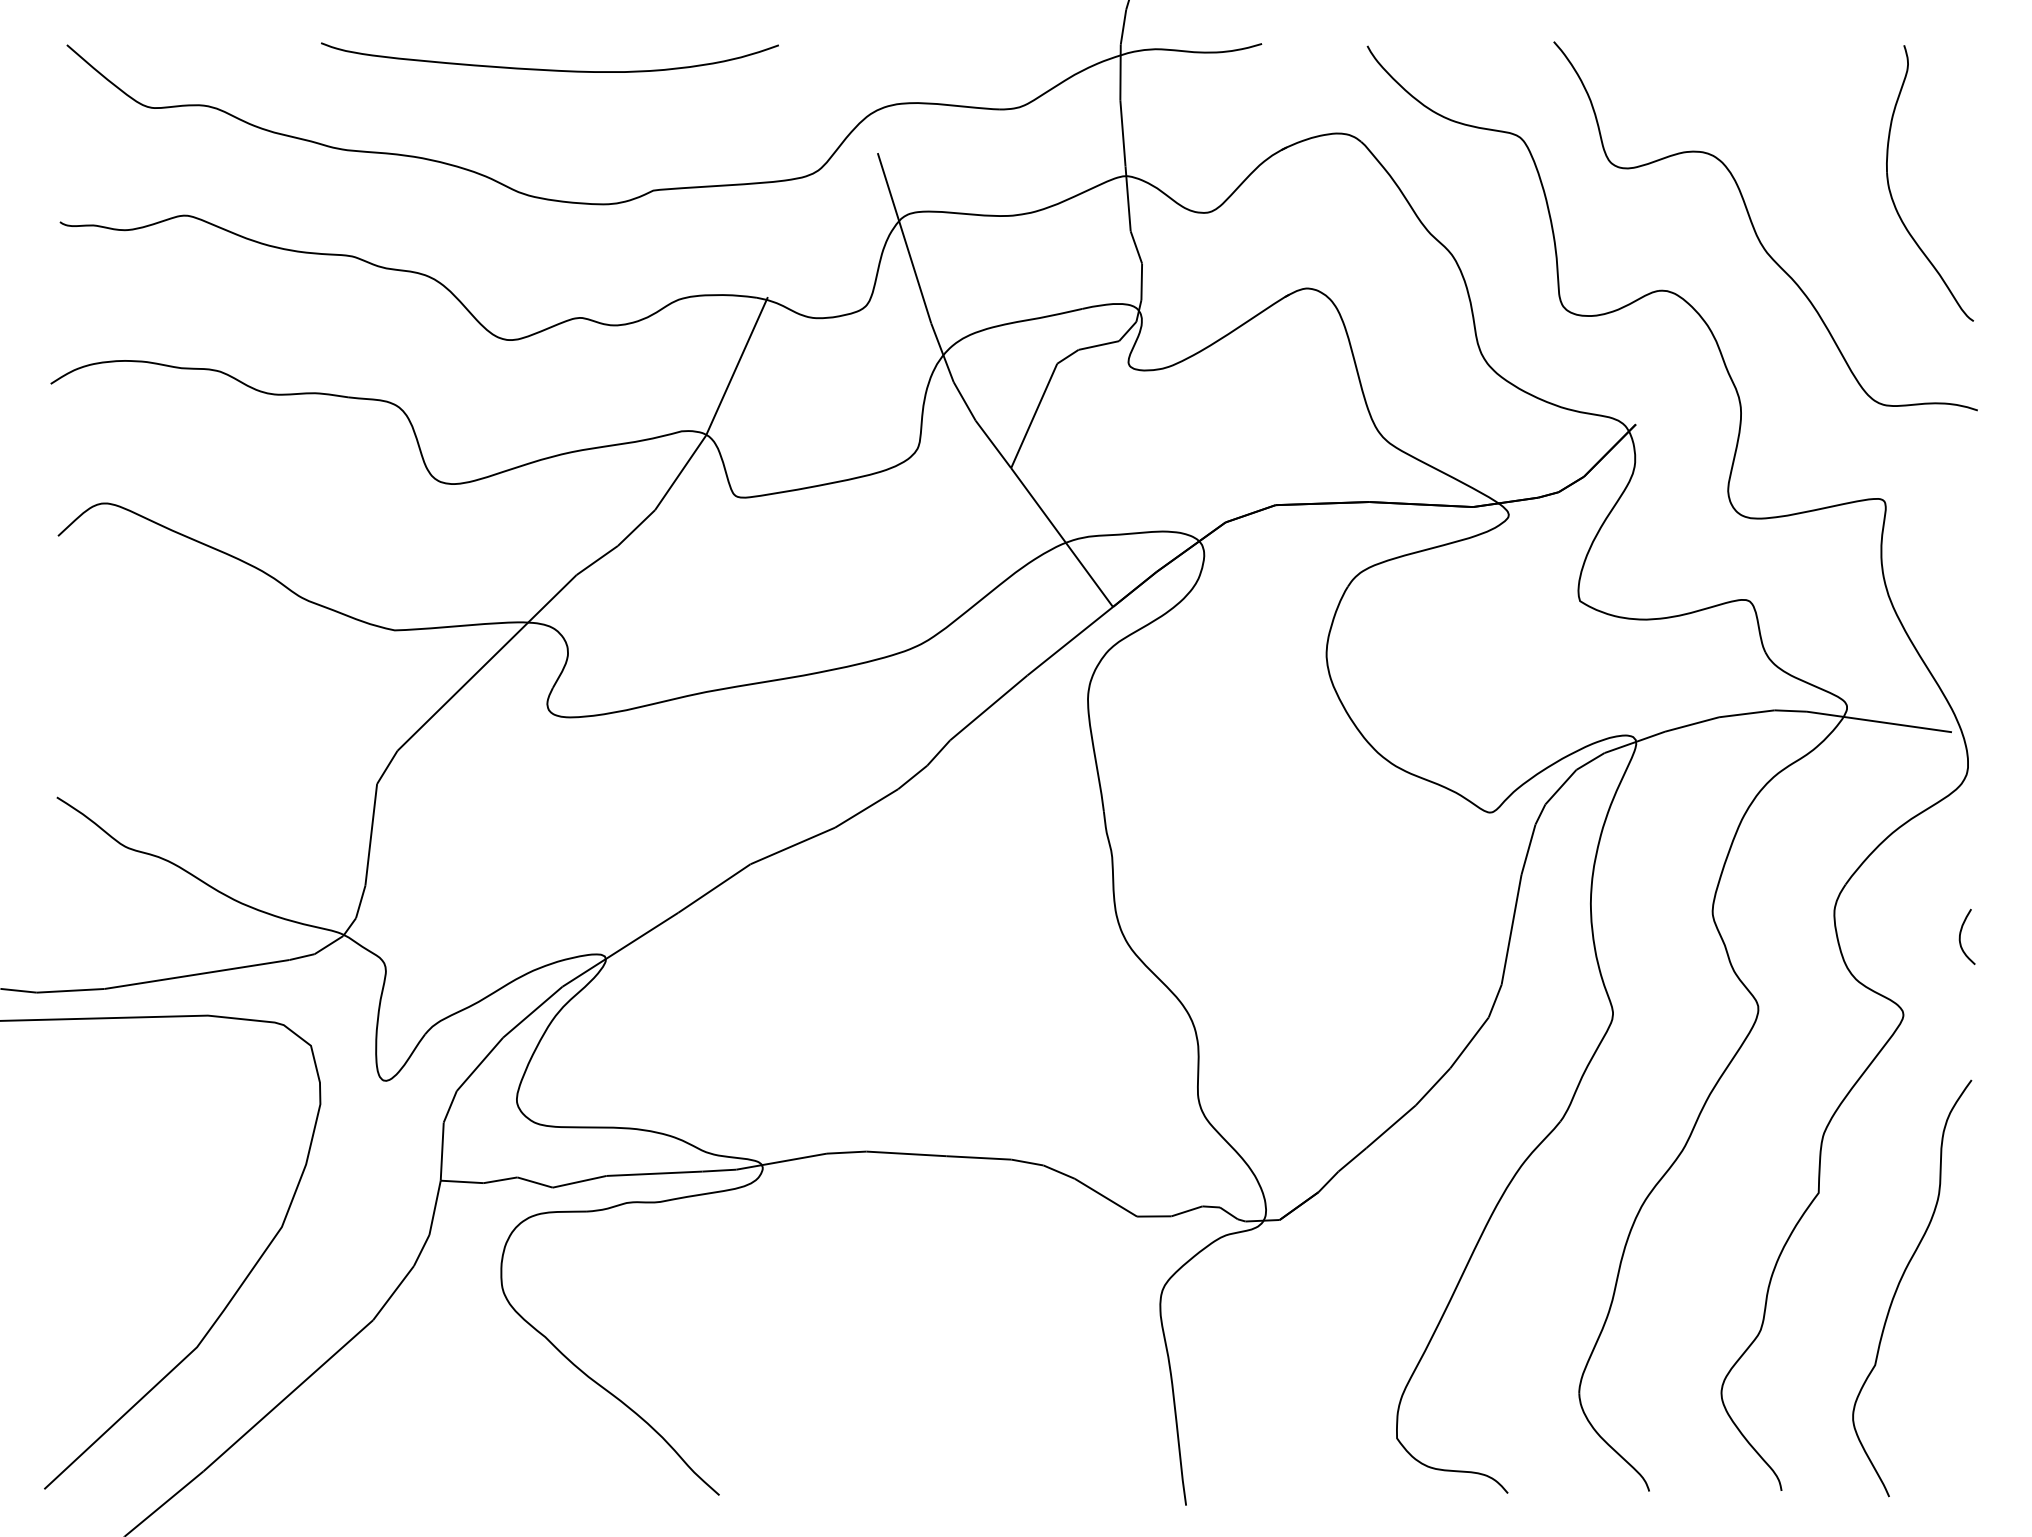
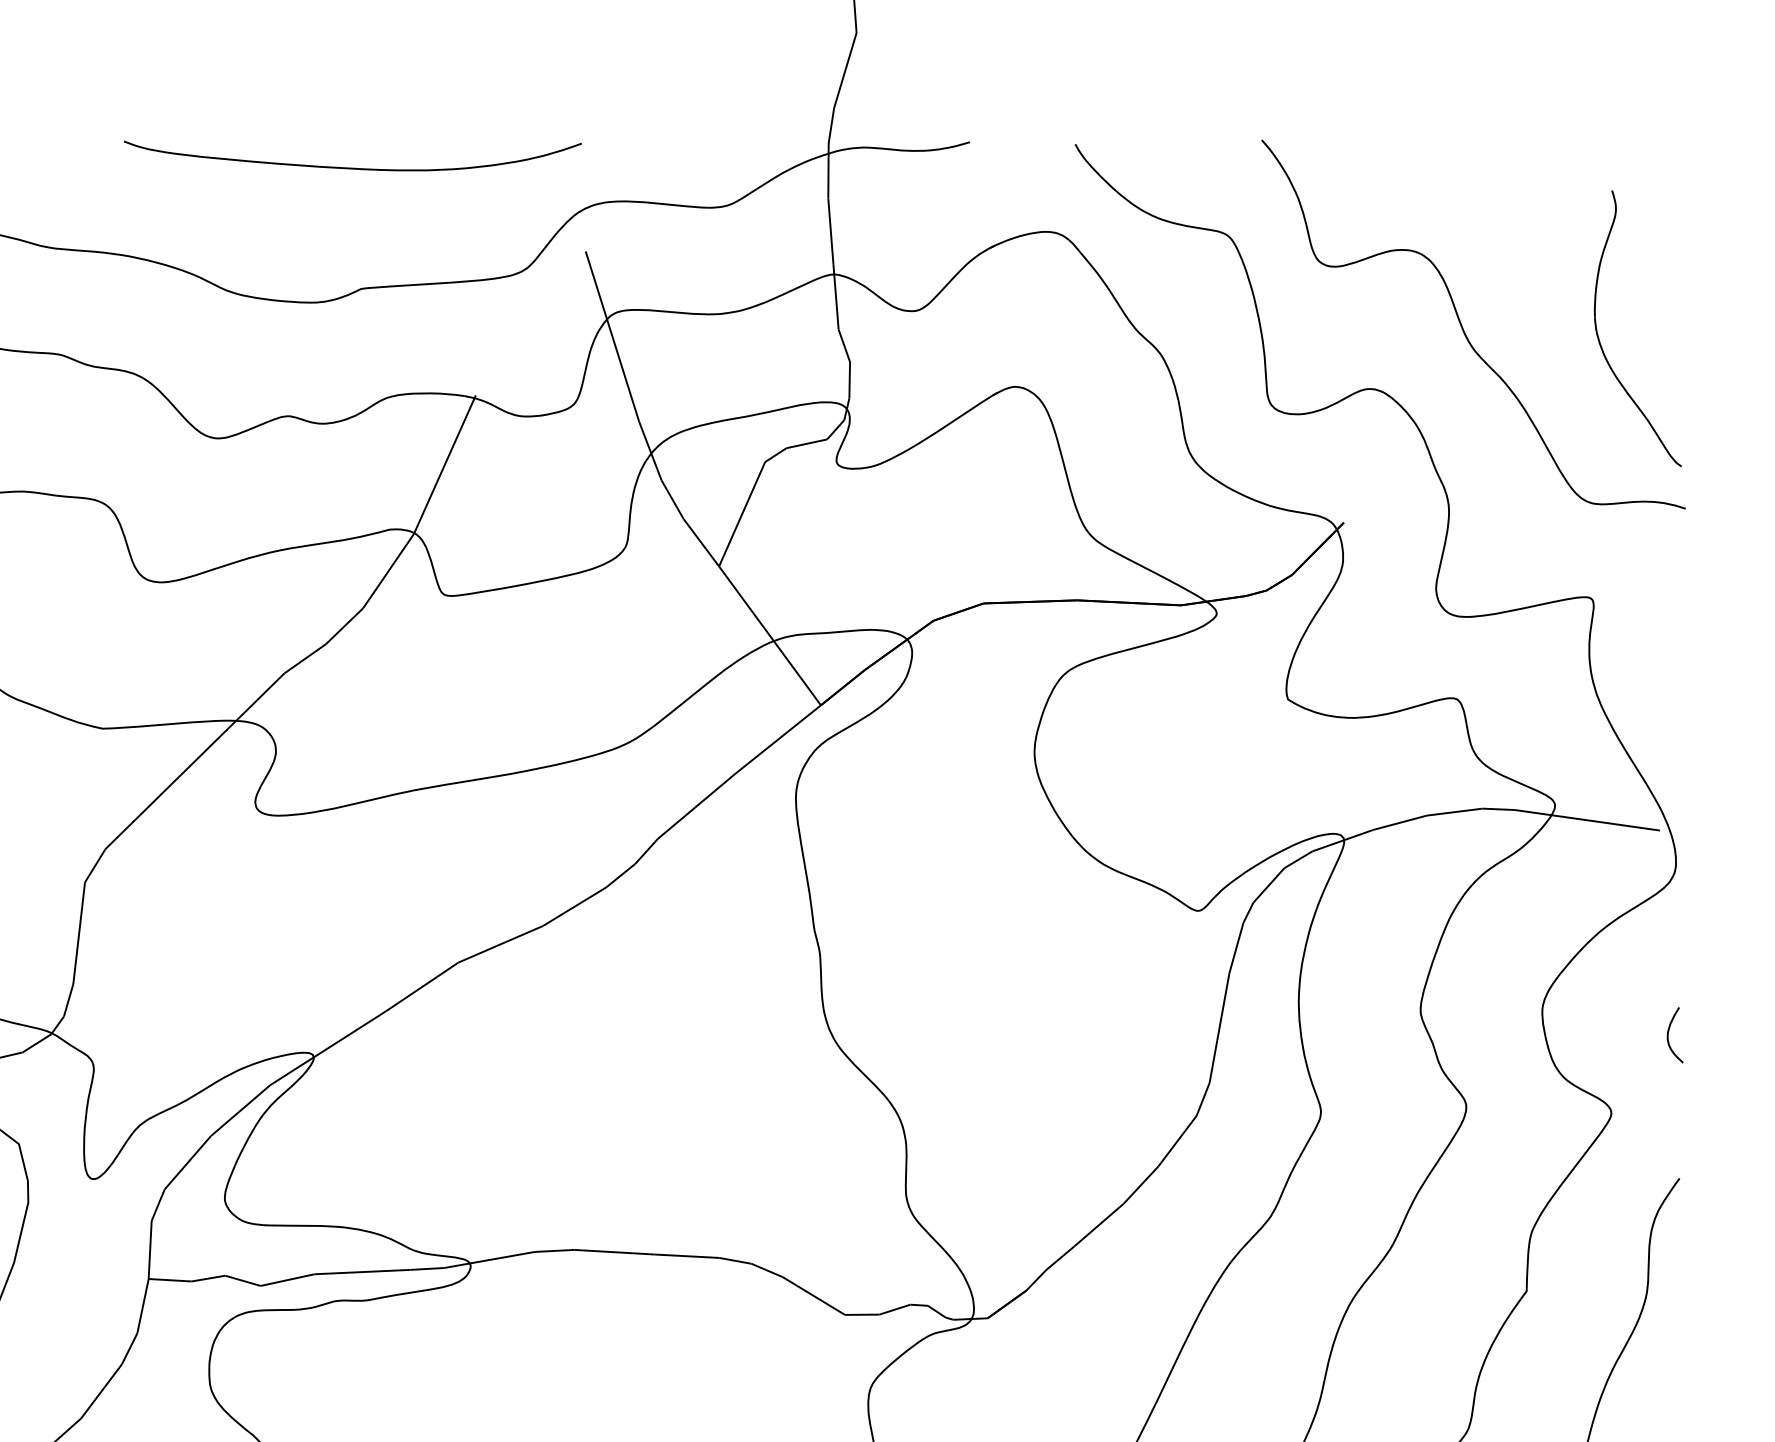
curve: (549, 69) -> (352, 167), moved
part: (1892, 195) -> (1600, 340), moved

